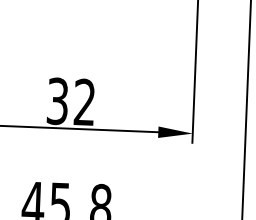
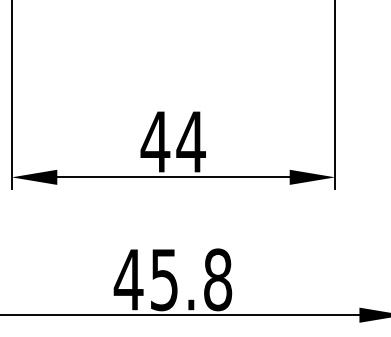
text: (70, 101) -> (172, 141), 32 -> 44

